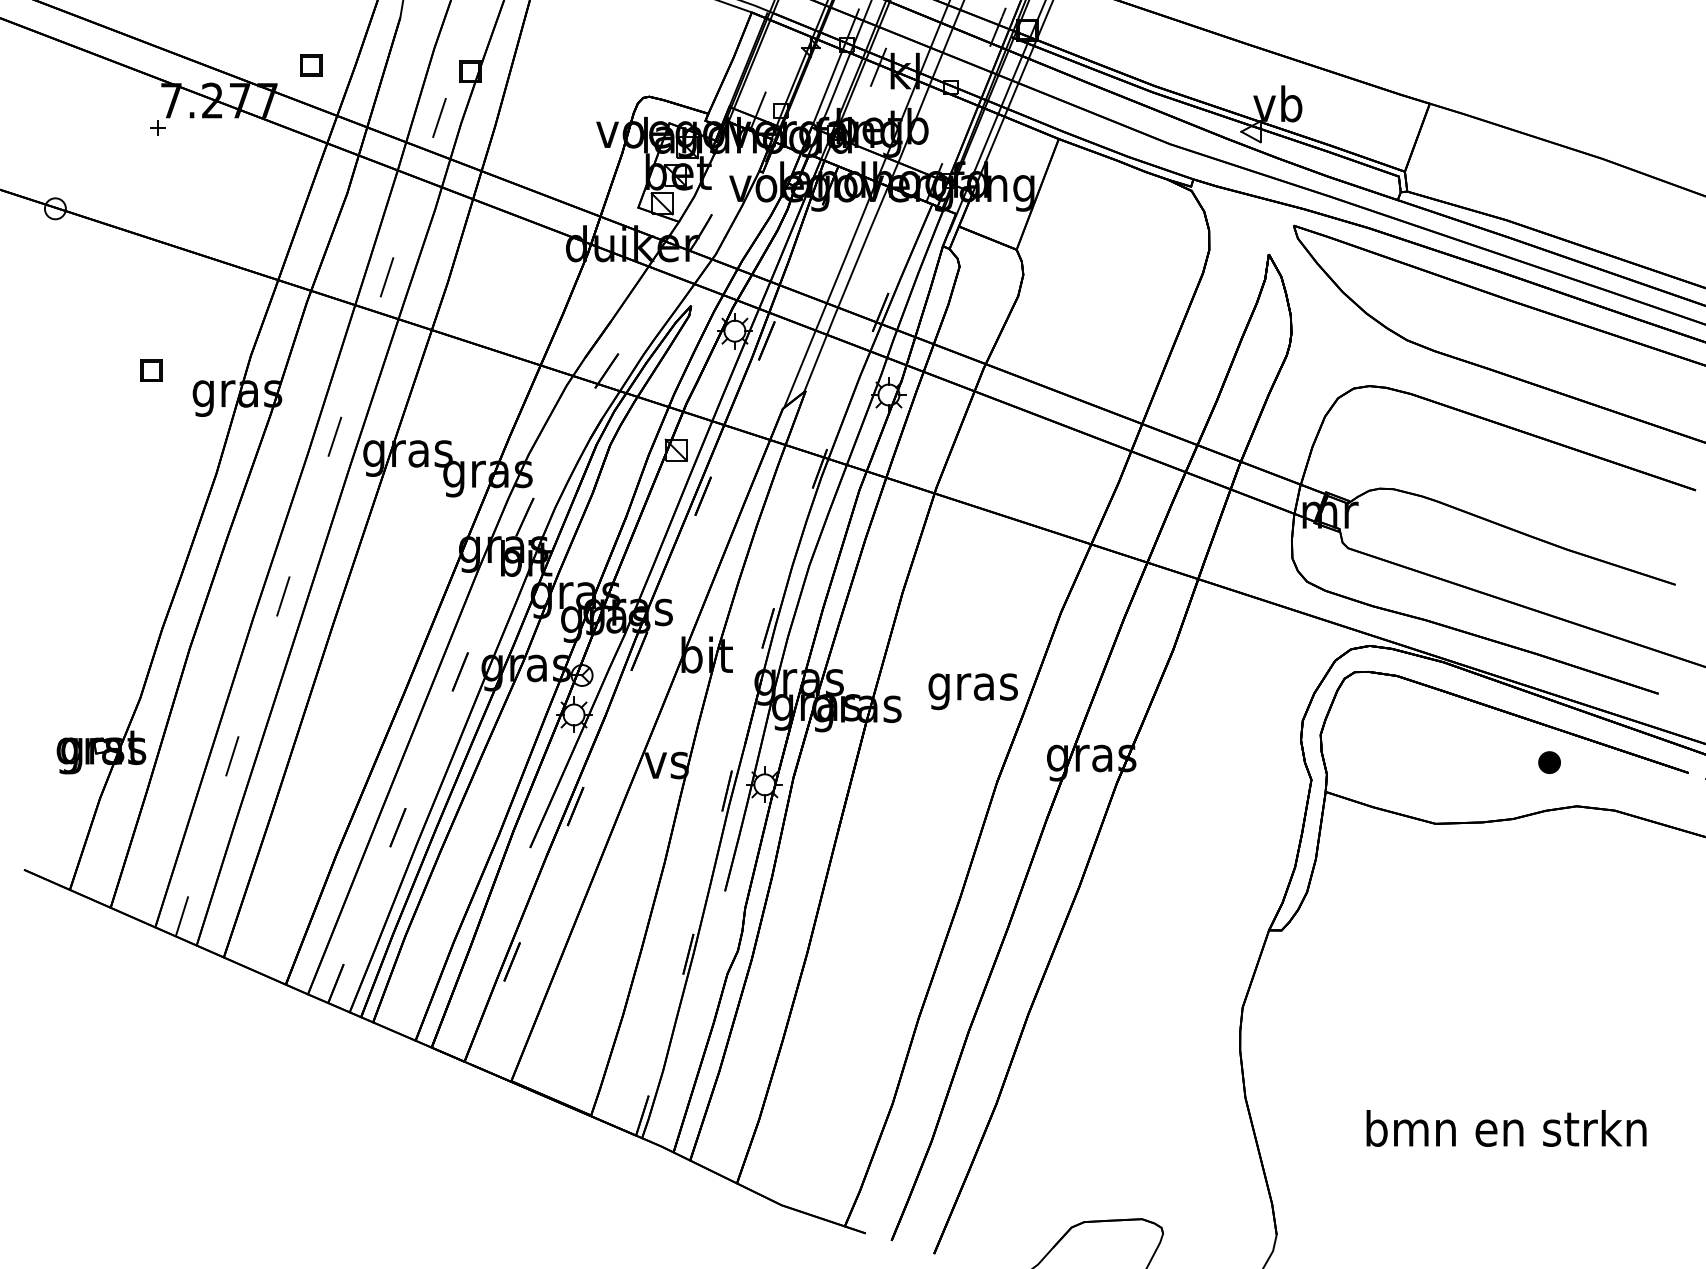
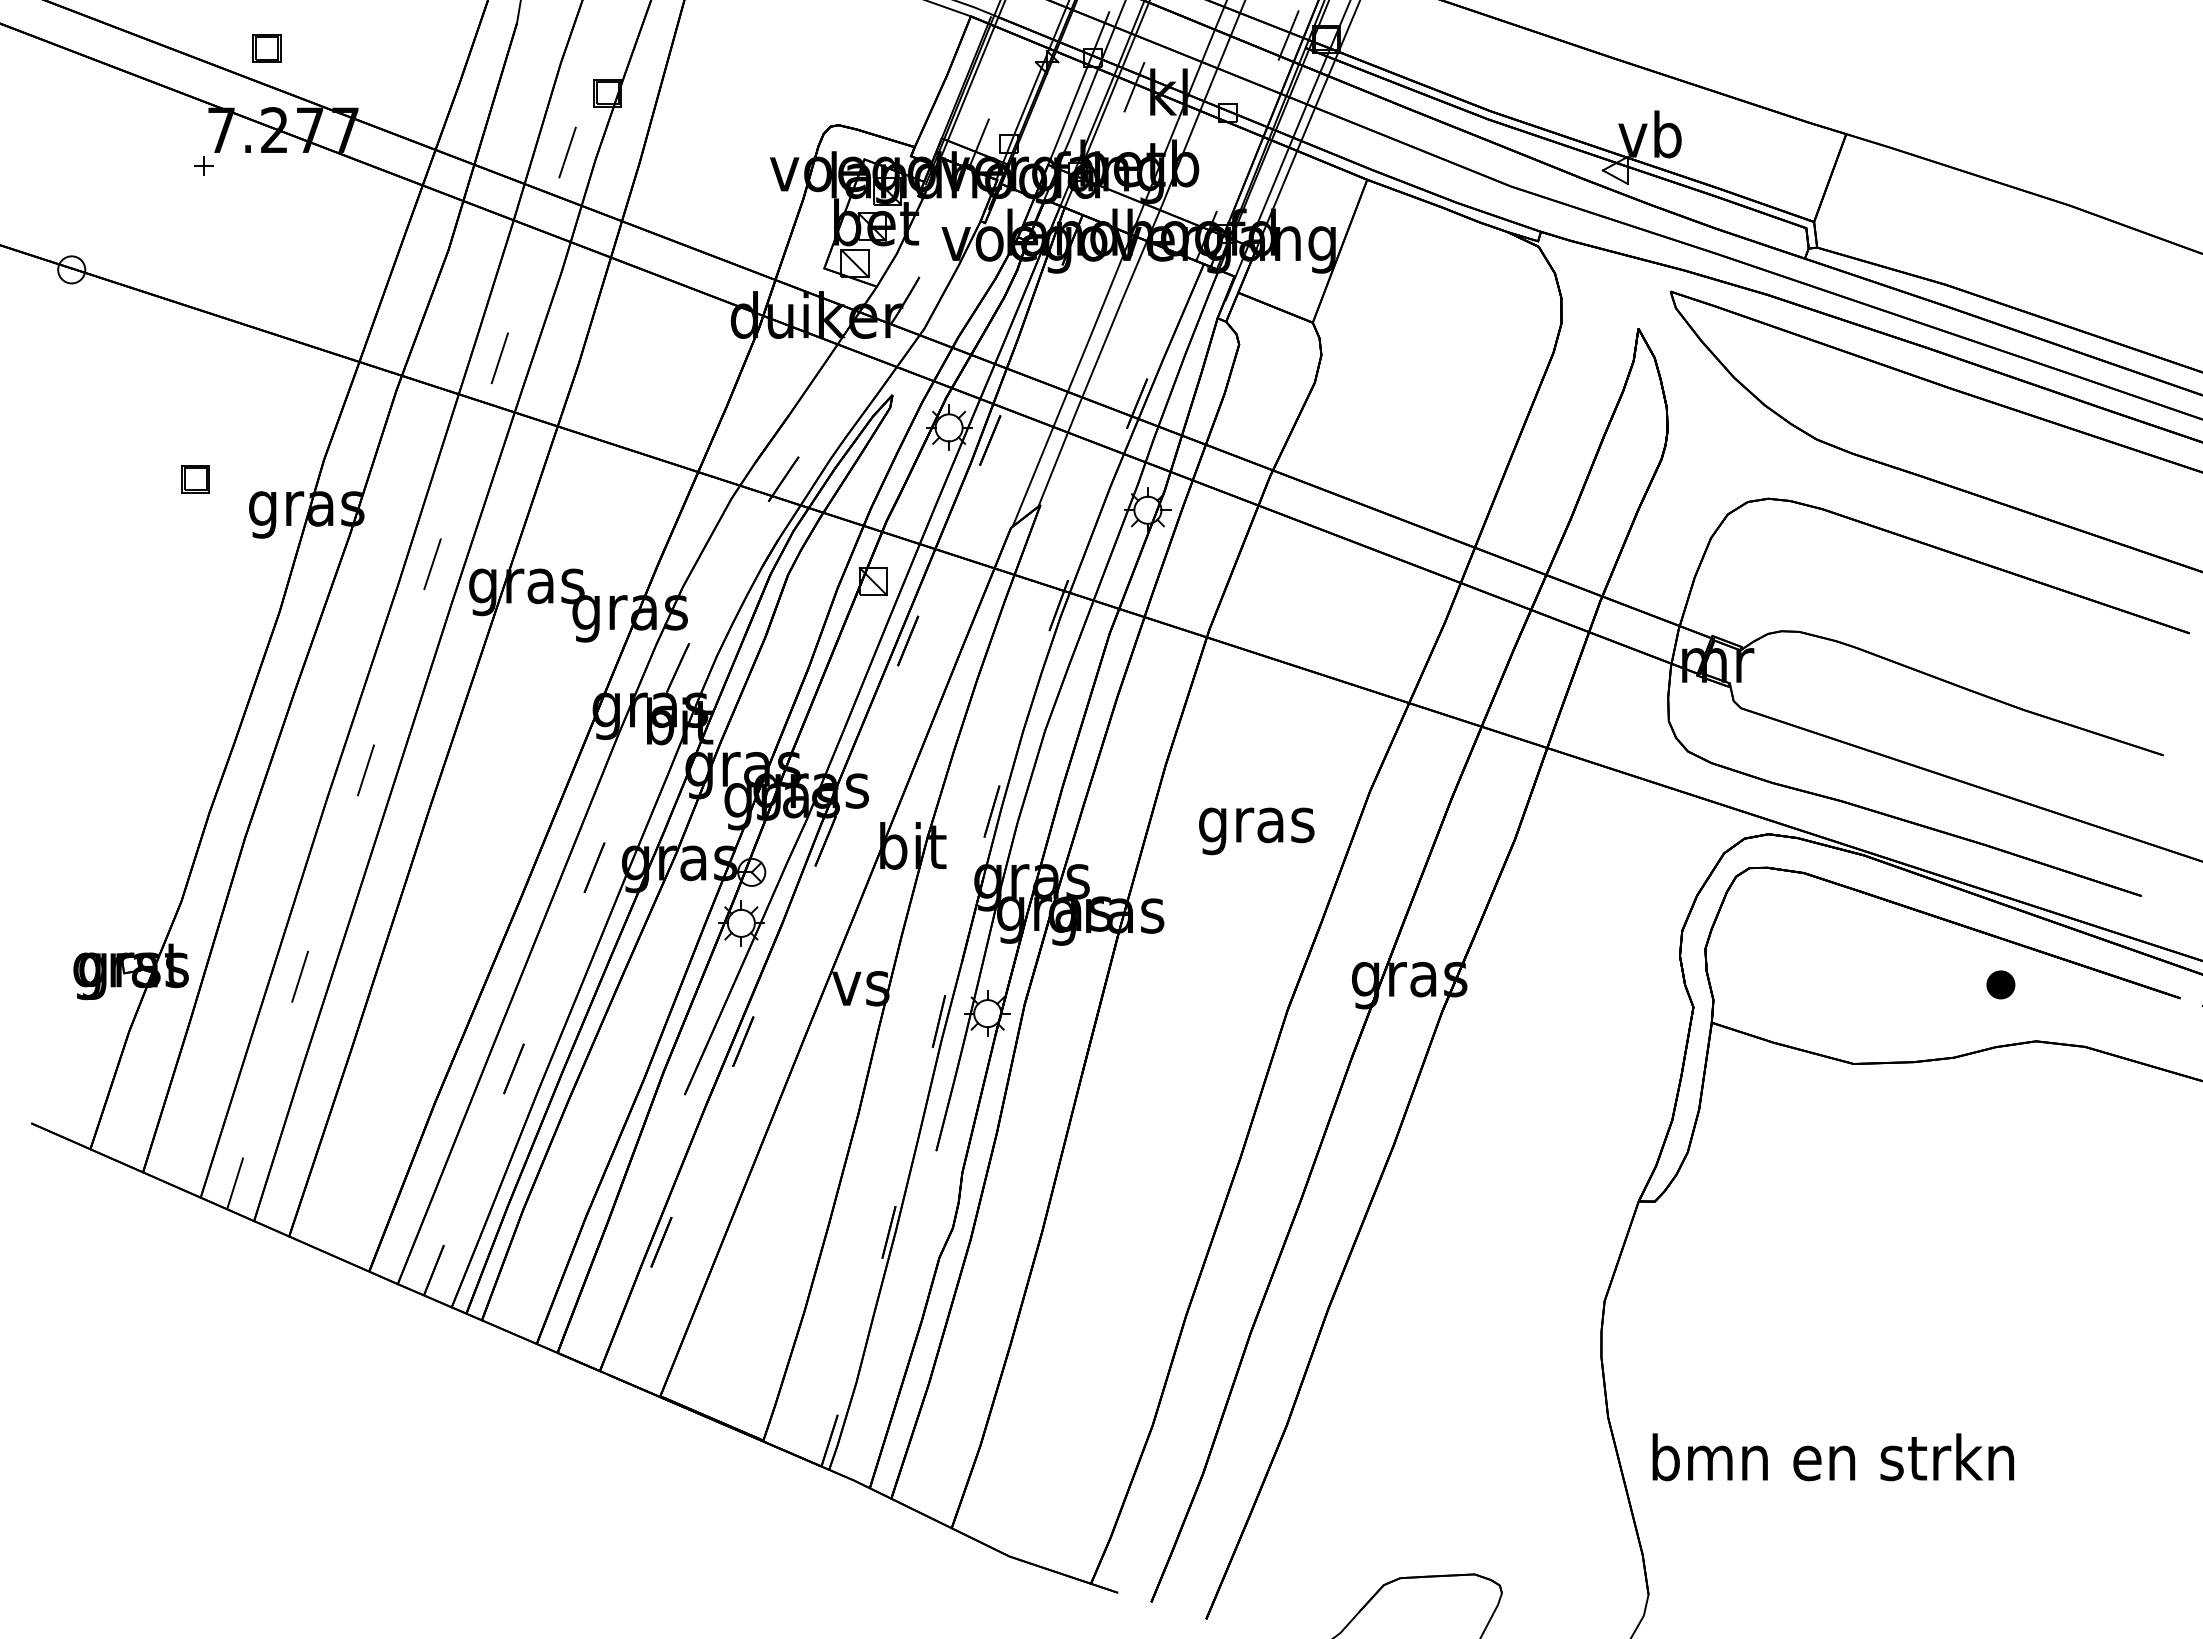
part: (310, 65) -> (266, 48), moved
text: (973, 691) -> (1256, 831), moved
text: (1506, 1128) -> (1833, 1457), moved

